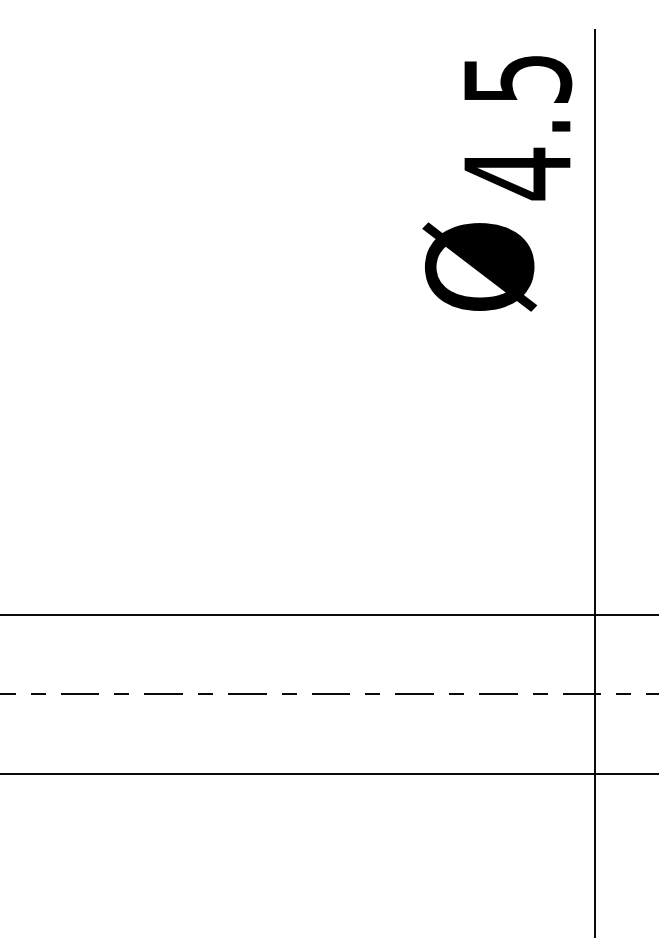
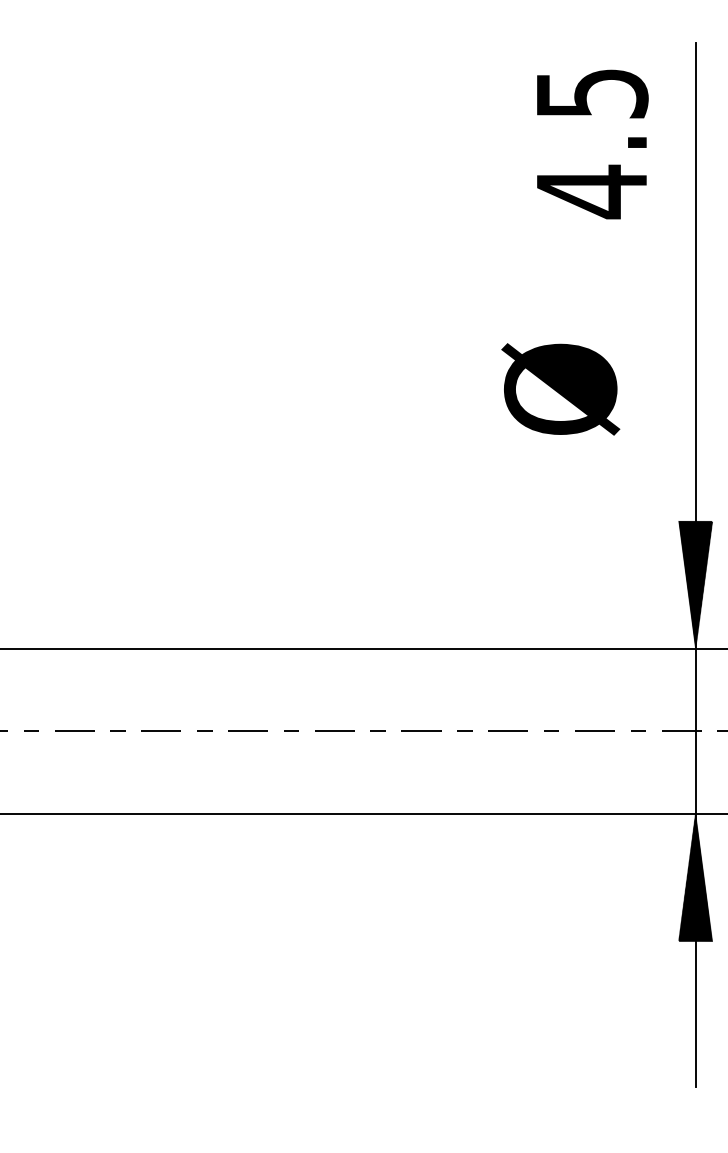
text: (518, 128) -> (592, 144), moved
text: (479, 267) -> (560, 389), moved
hatch: (595, 552) -> (695, 584), added
hatch: (595, 835) -> (695, 877), added

